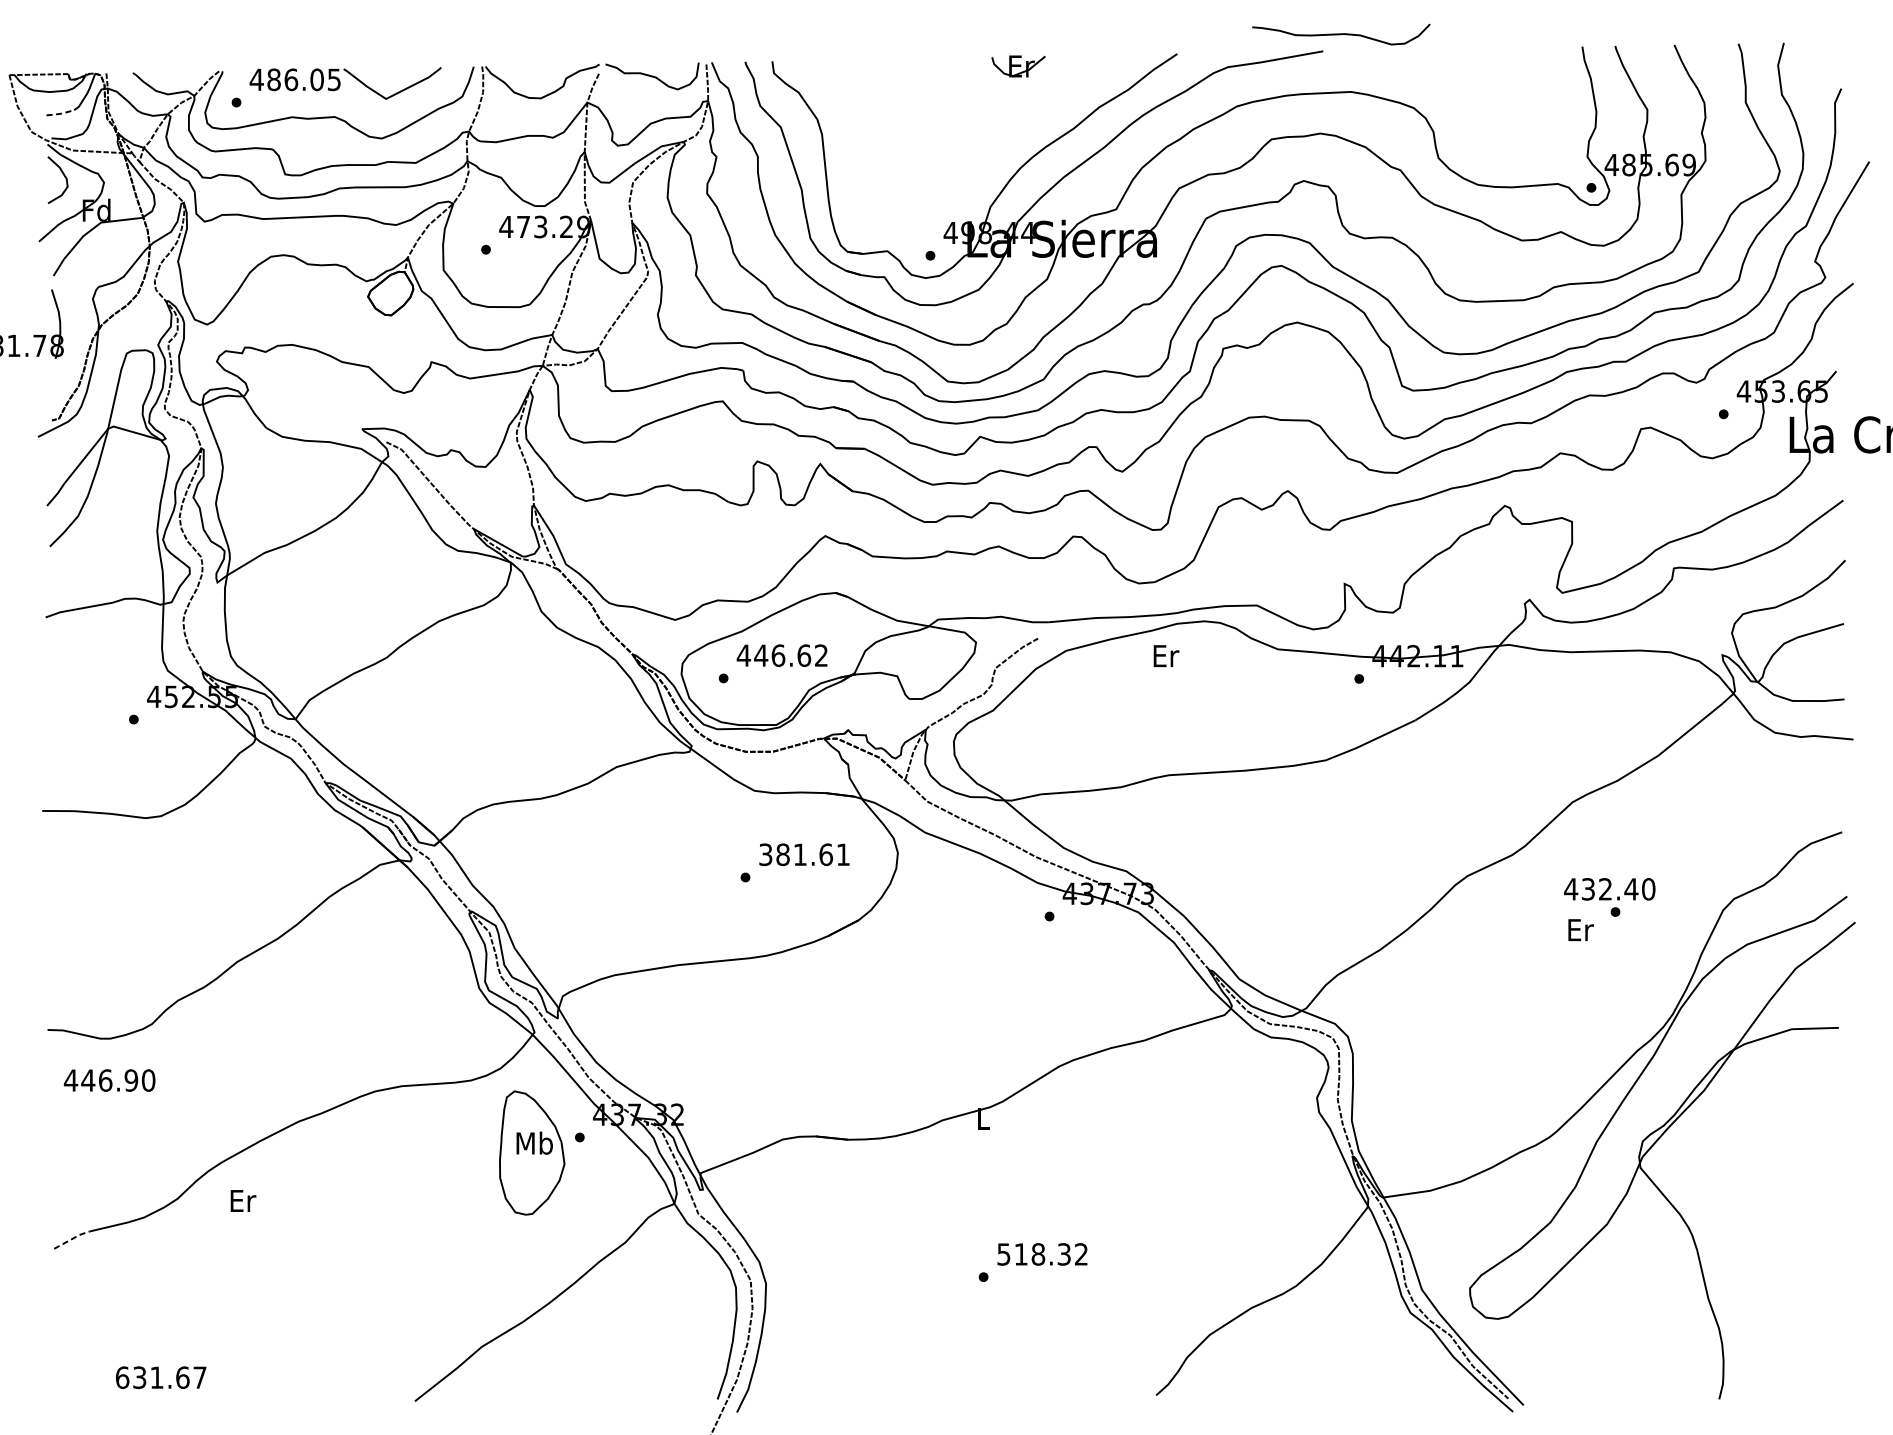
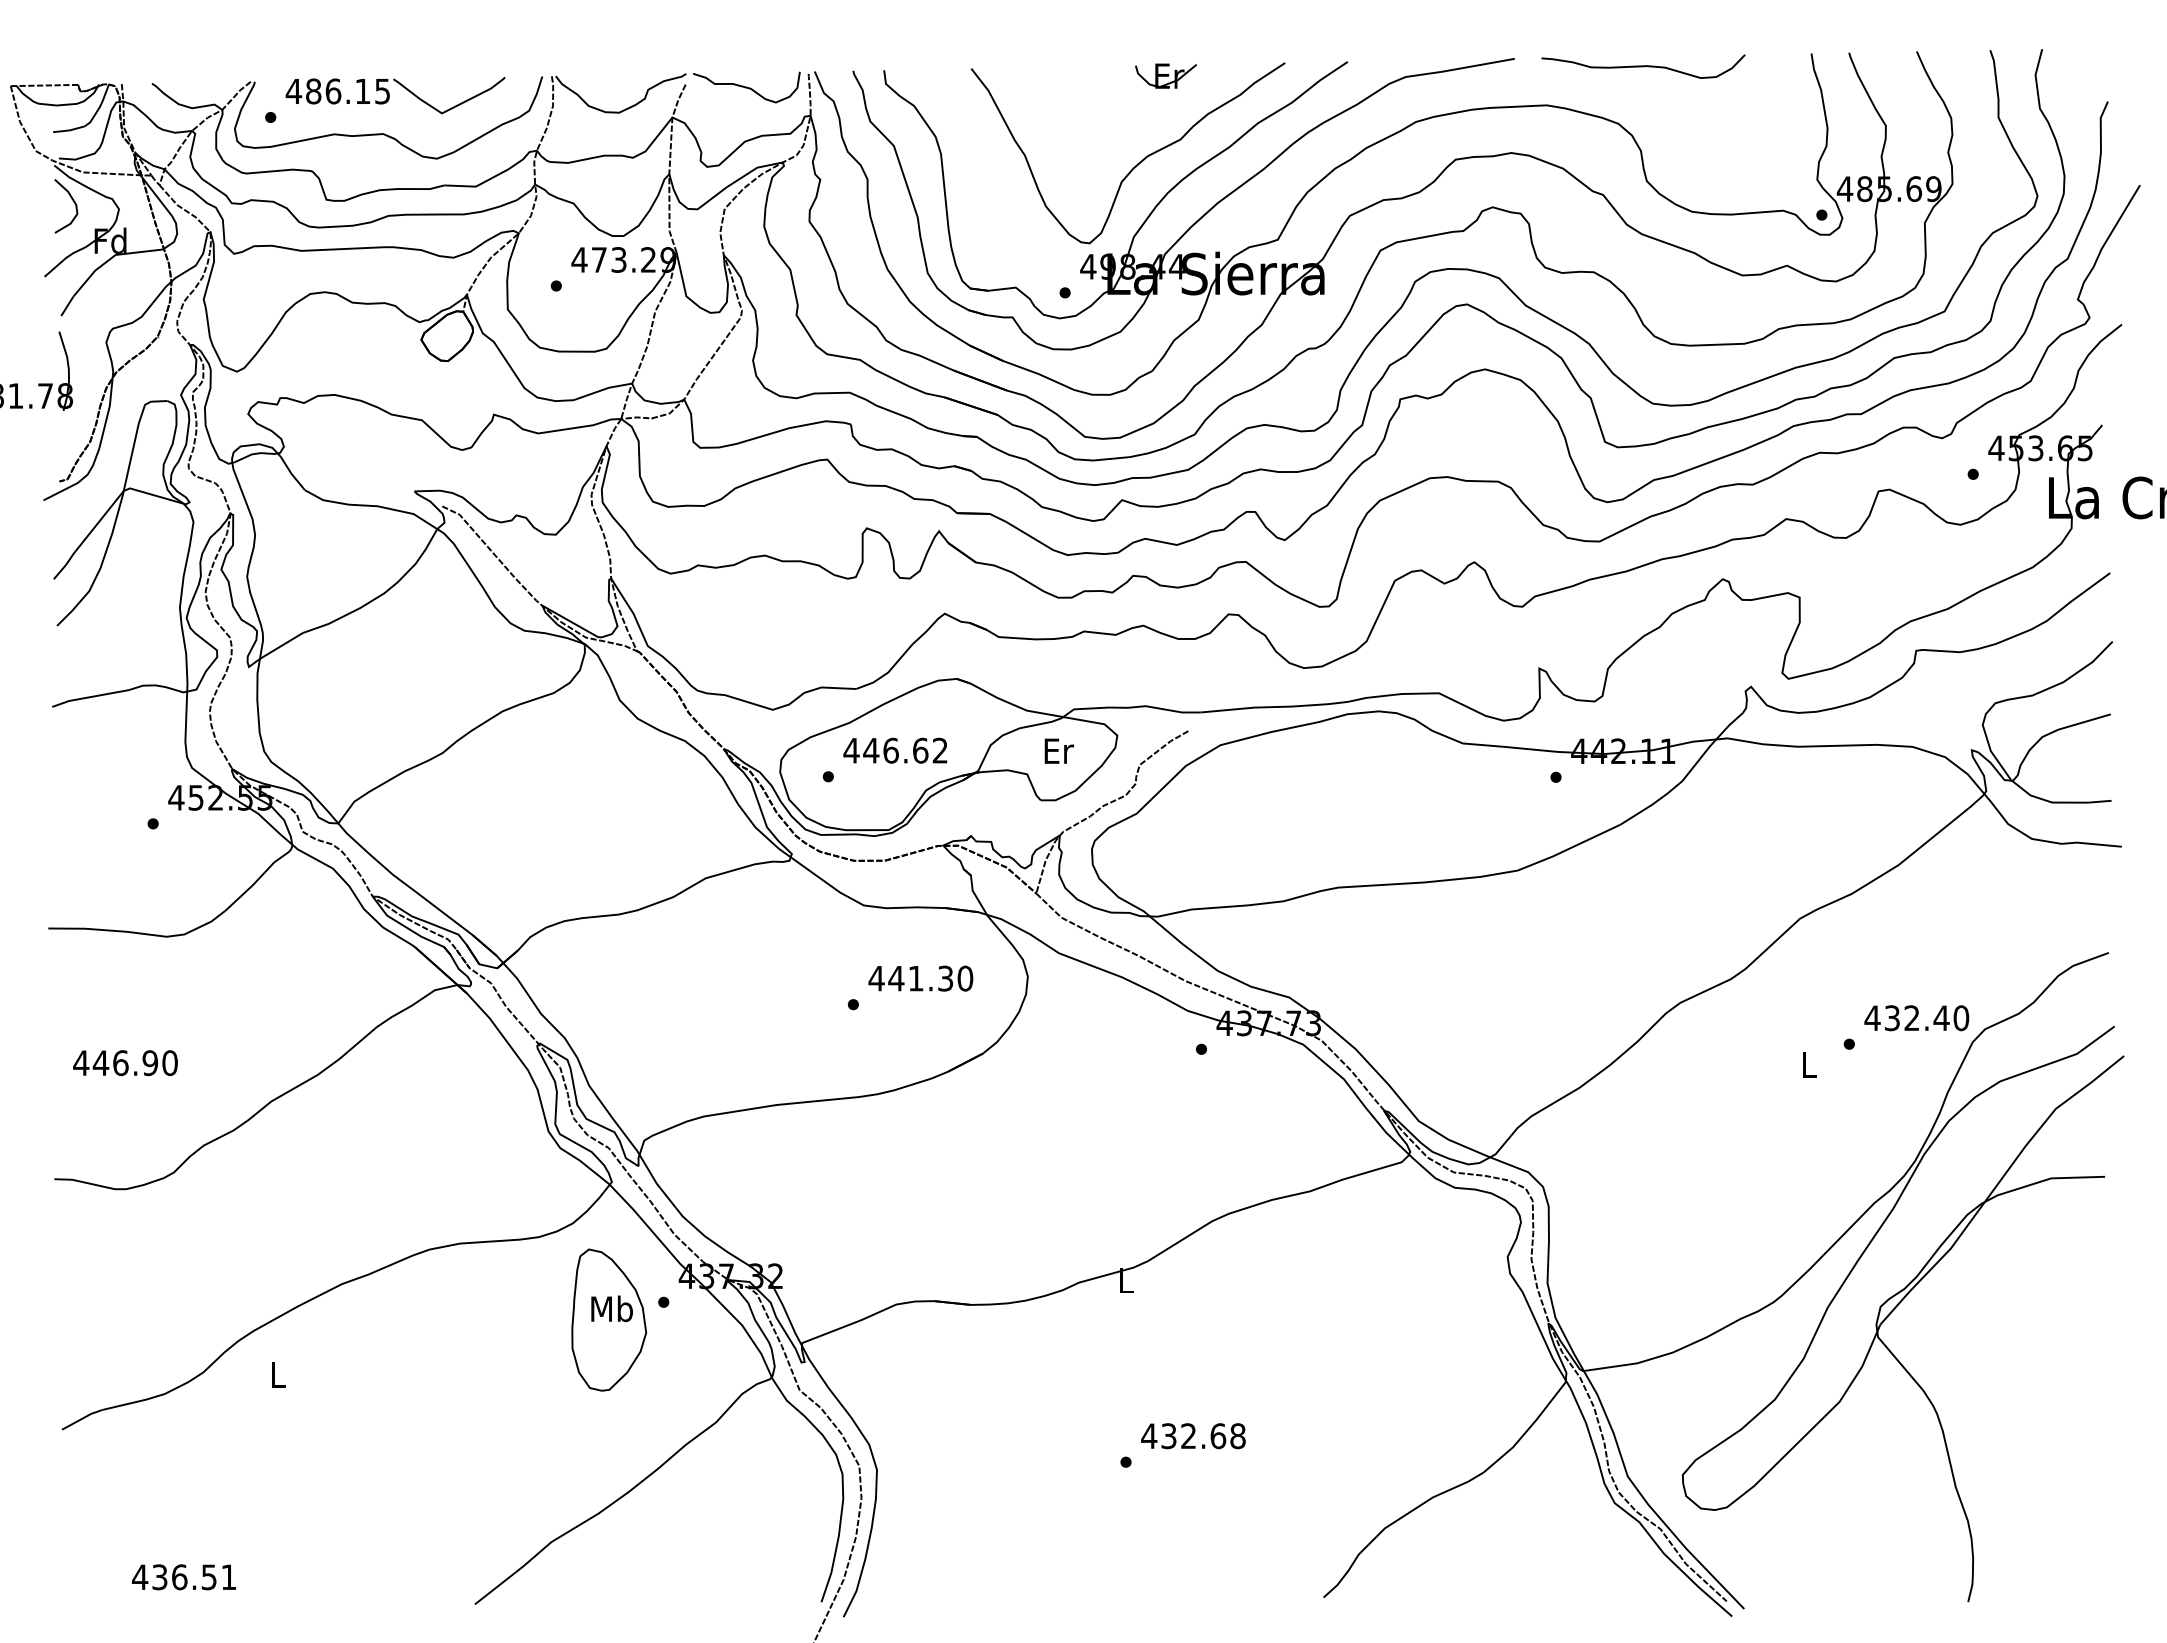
curve: (1341, 34) -> (1643, 66), moved
text: (316, 79) -> (362, 91), 486.05 -> 486.15
line: (60, 113) -> (69, 130), dashed -> solid
curve: (993, 142) -> (1137, 163), added
text: (1165, 655) -> (1058, 750), moved
text: (804, 854) -> (920, 978), 381.61 -> 441.30
text: (1609, 889) -> (1916, 1018), moved
text: (1580, 929) -> (1809, 1064), Er -> L
text: (109, 1080) -> (125, 1063), moved
text: (243, 1200) -> (278, 1374), Er -> L
line: (72, 1238) -> (82, 1418), dashed -> solid
text: (1042, 1254) -> (1193, 1436), 518.32 -> 432.68
text: (161, 1377) -> (184, 1577), 631.67 -> 436.51

